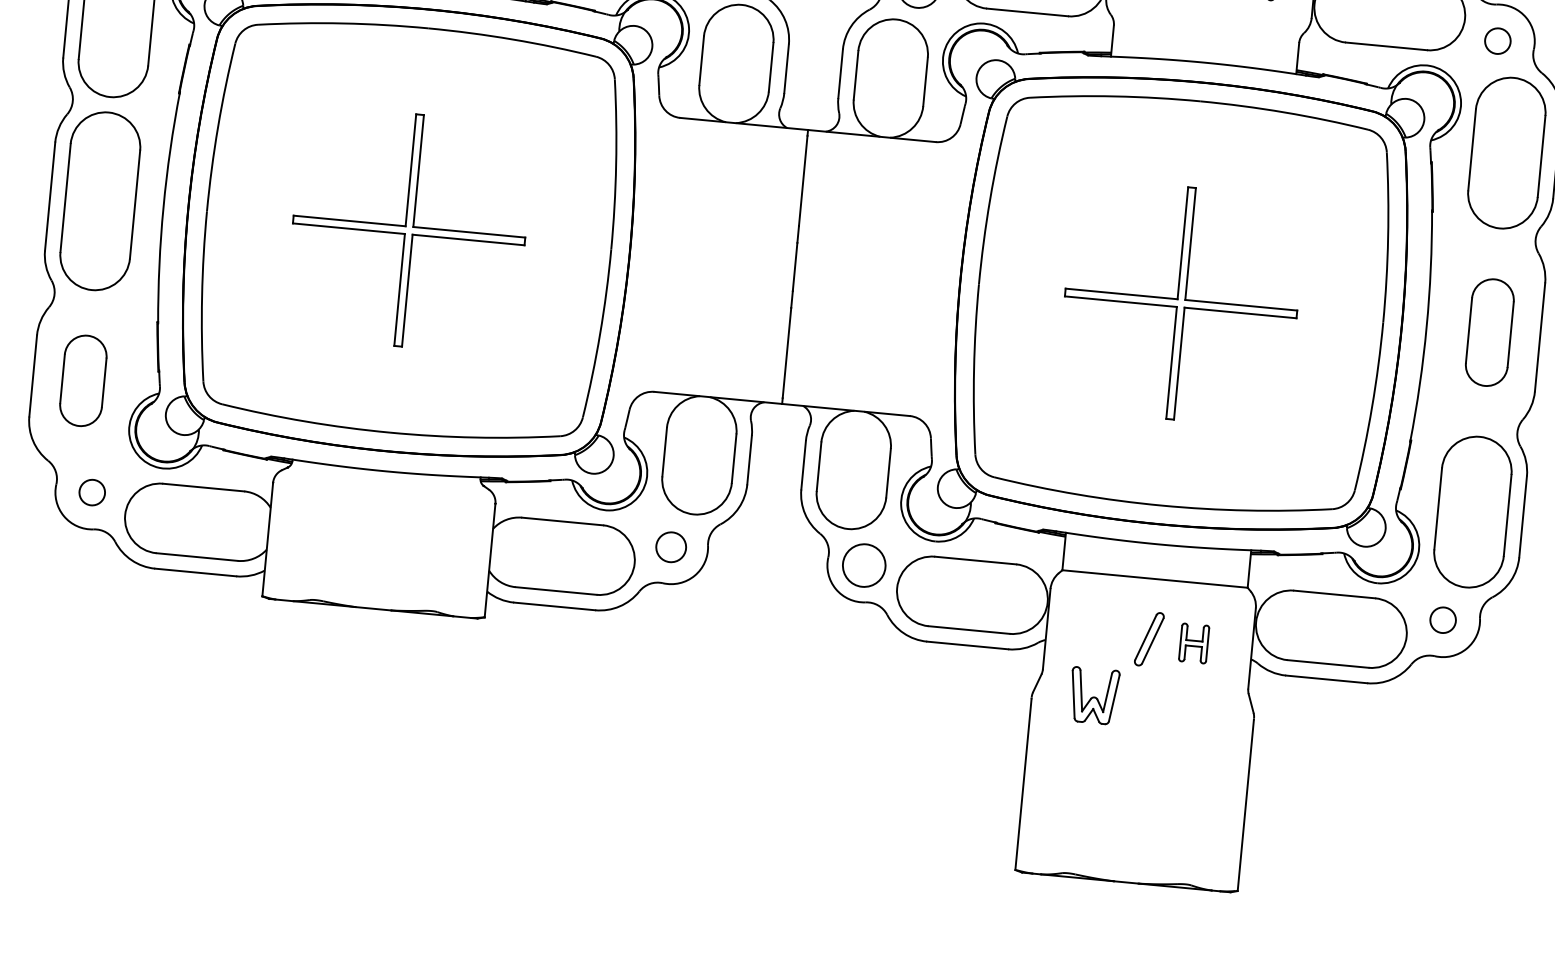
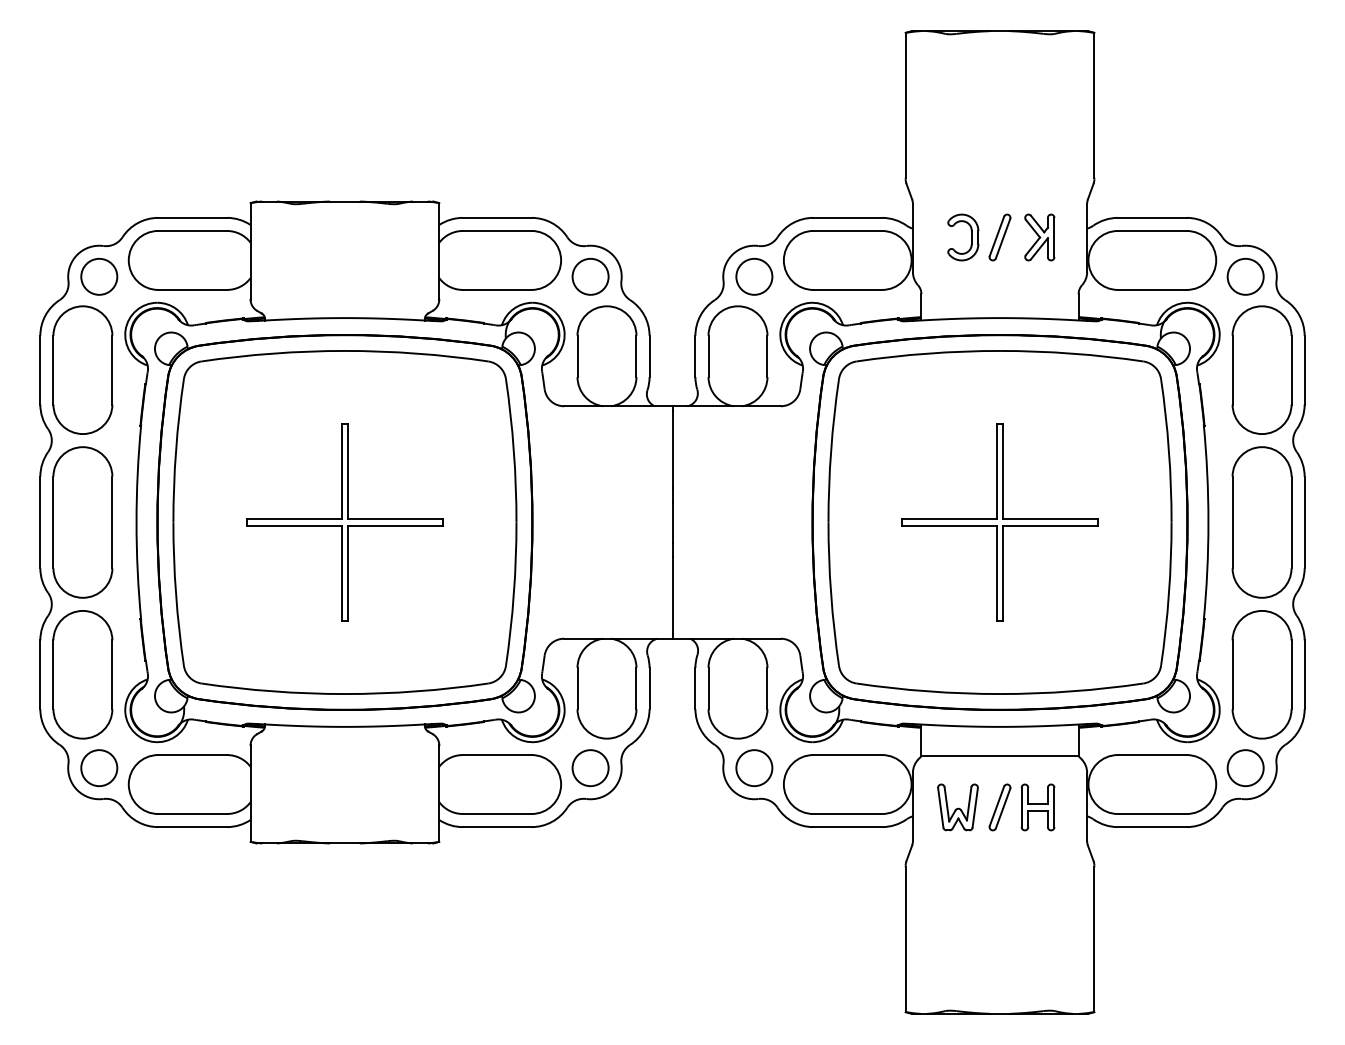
circle: (1497, 40) -> (1245, 276), size x1.67
part: (1489, 332) -> (1261, 522), size x1.67
part: (82, 380) -> (82, 674), size x1.67
circle: (92, 493) -> (99, 768), size x1.67
circle: (671, 546) -> (590, 767), size x1.43
circle: (1443, 619) -> (1245, 767), size x1.67
part: (1193, 643) -> (1037, 807), size x1.43
part: (1093, 695) -> (957, 807), moved

